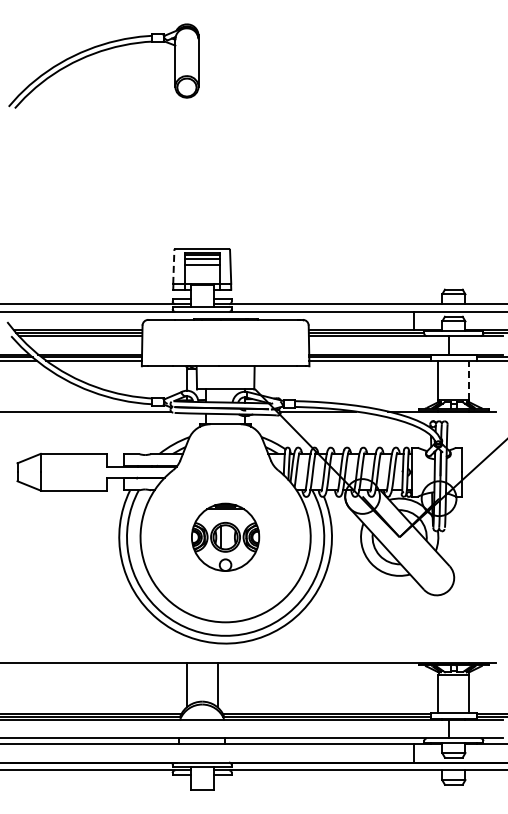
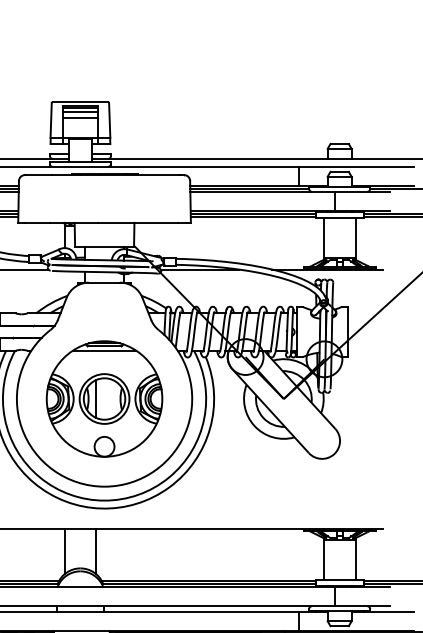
line: (173, 266) -> (50, 120), dashed -> solid
line: (469, 380) -> (355, 237), dashed -> solid
part: (225, 537) -> (104, 399), size x1.67

